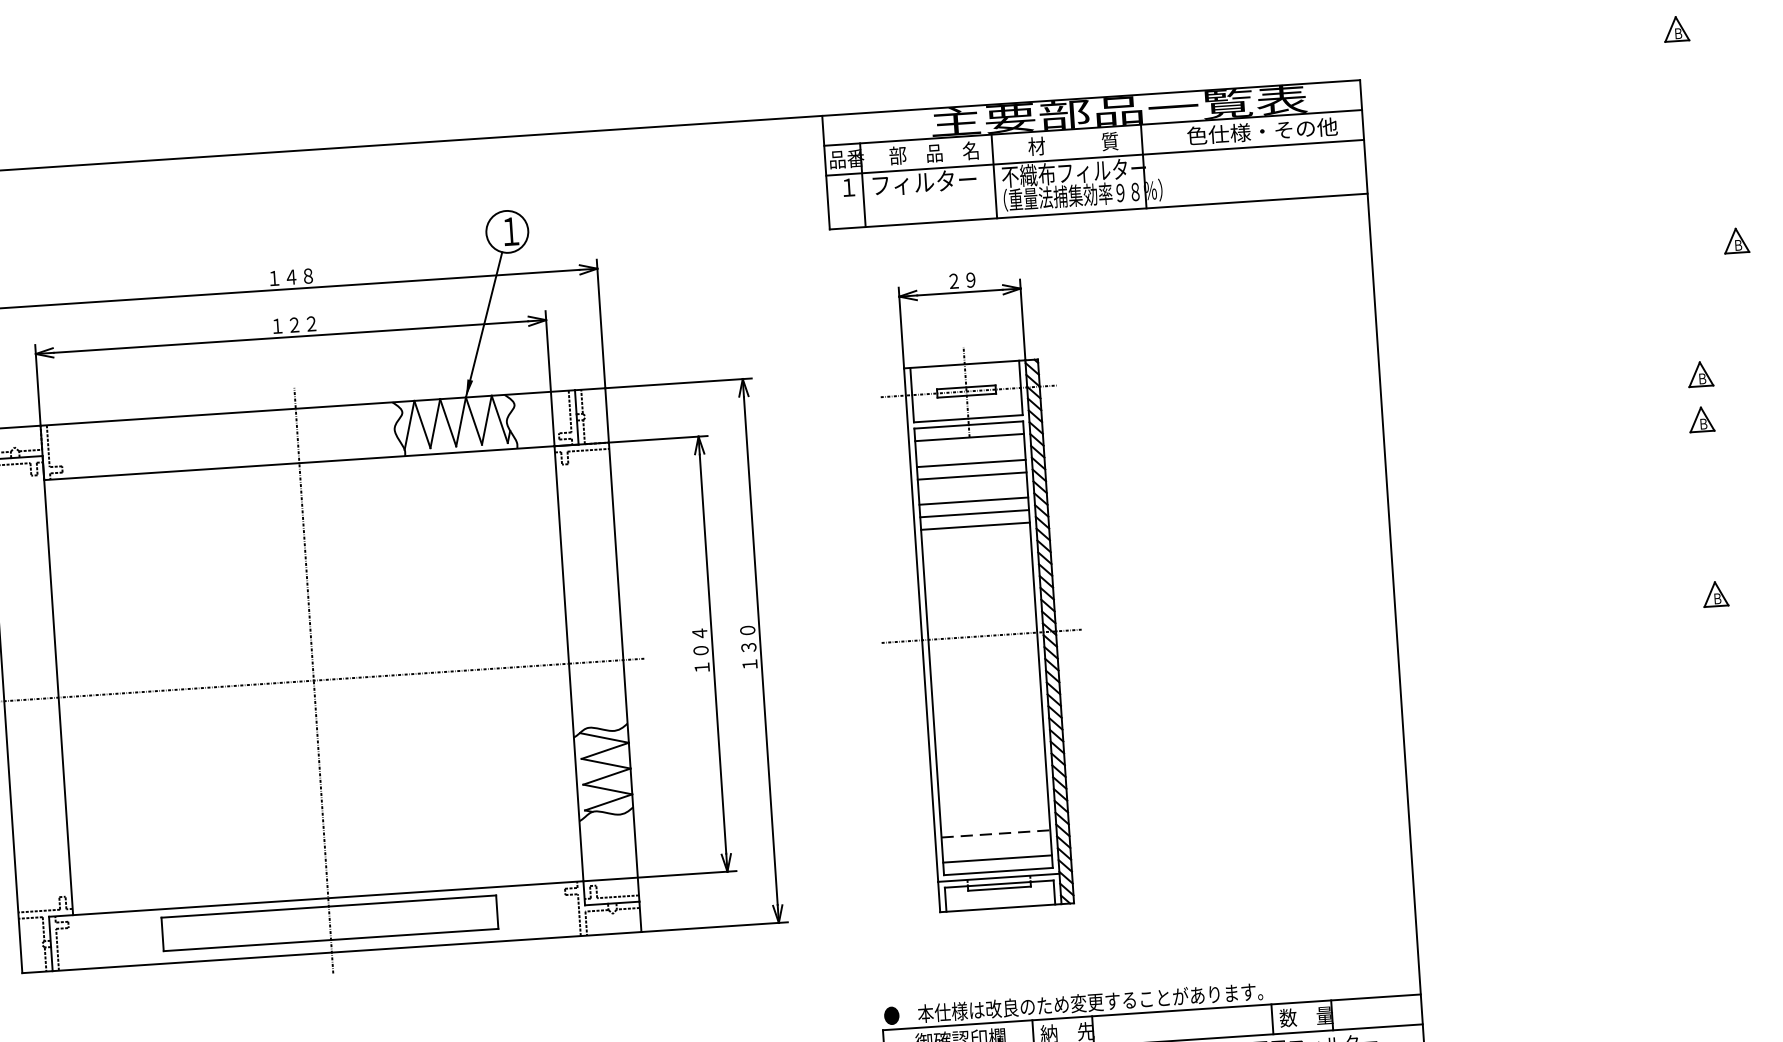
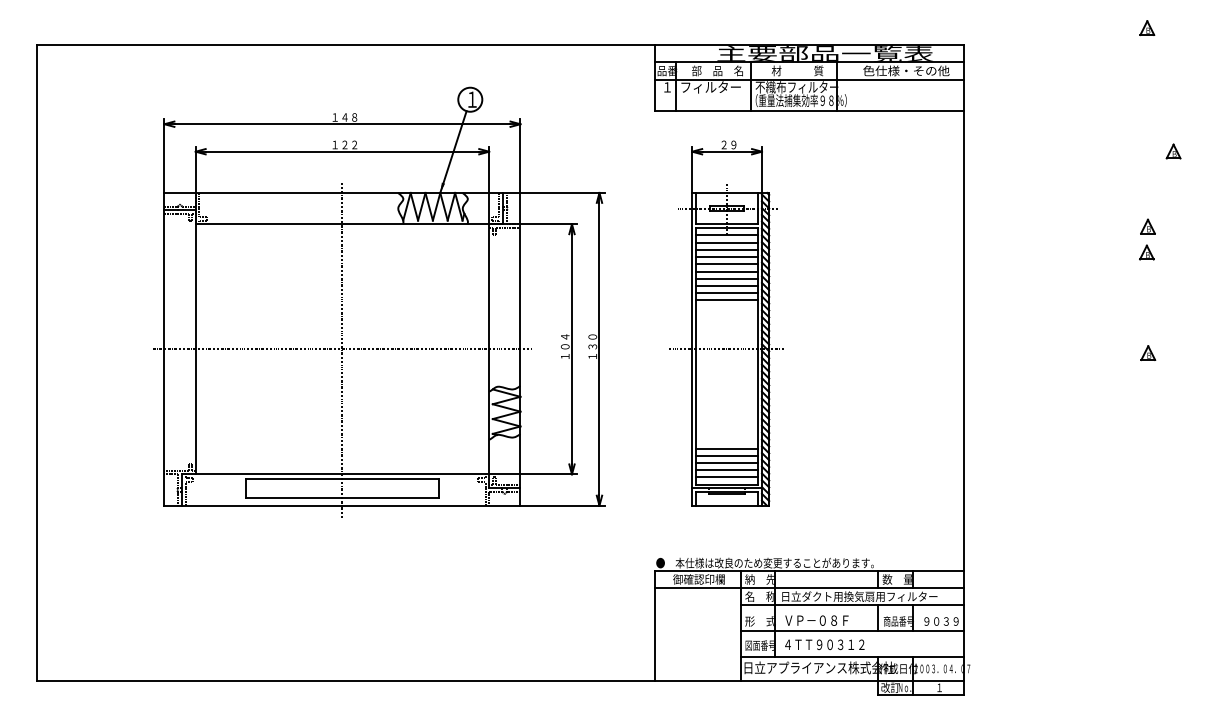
line: (969, 450) -> (726, 242), added
line: (971, 488) -> (726, 264), added
line: (975, 539) -> (726, 293), added
line: (976, 551) -> (726, 300), added
line: (993, 808) -> (726, 448), added
line: (994, 821) -> (726, 455), added
line: (996, 833) -> (727, 462), dashed -> solid
line: (995, 847) -> (726, 470), added

